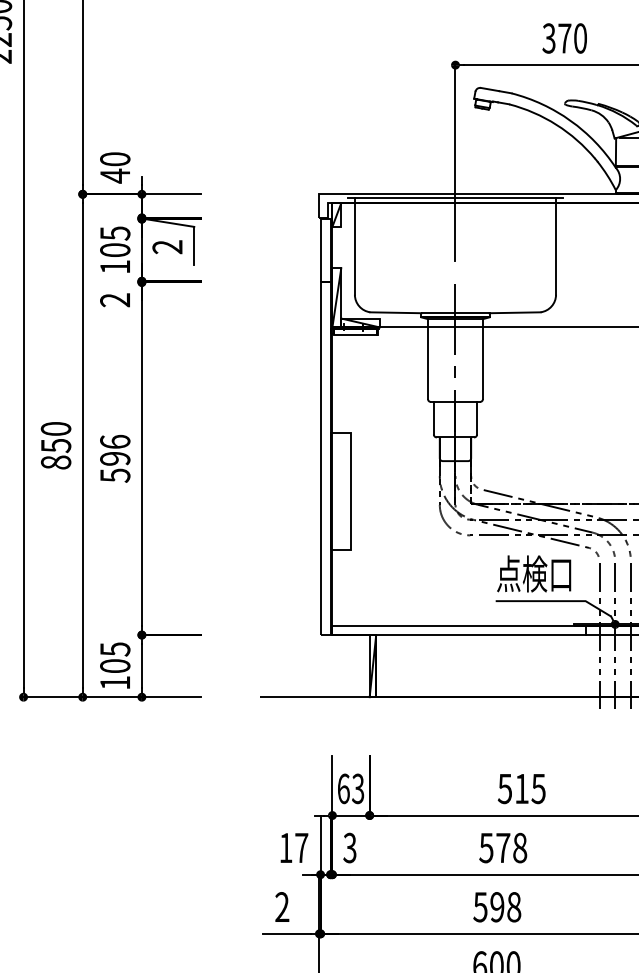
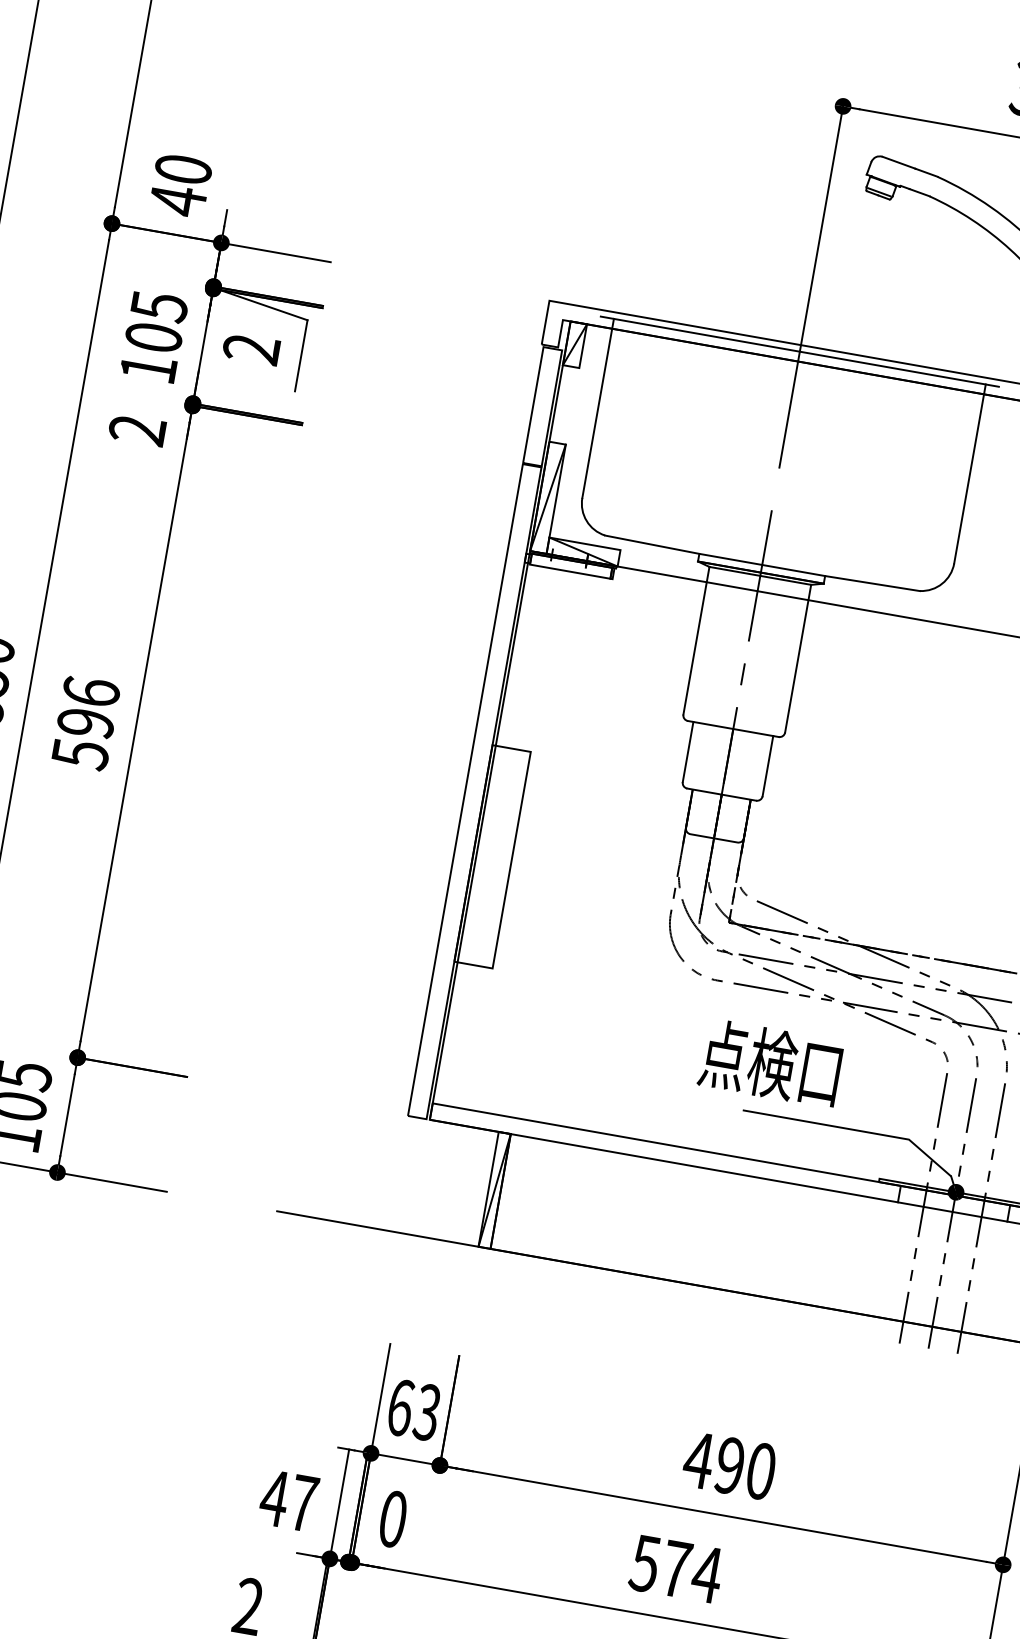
text: (534, 573) -> (771, 1062), moved
text: (521, 788) -> (729, 1465), 515 -> 490
text: (285, 847) -> (273, 1497), 17 -> 47
text: (519, 847) -> (706, 1573), 578 -> 574
text: (349, 848) -> (391, 1519), 3 -> 0

